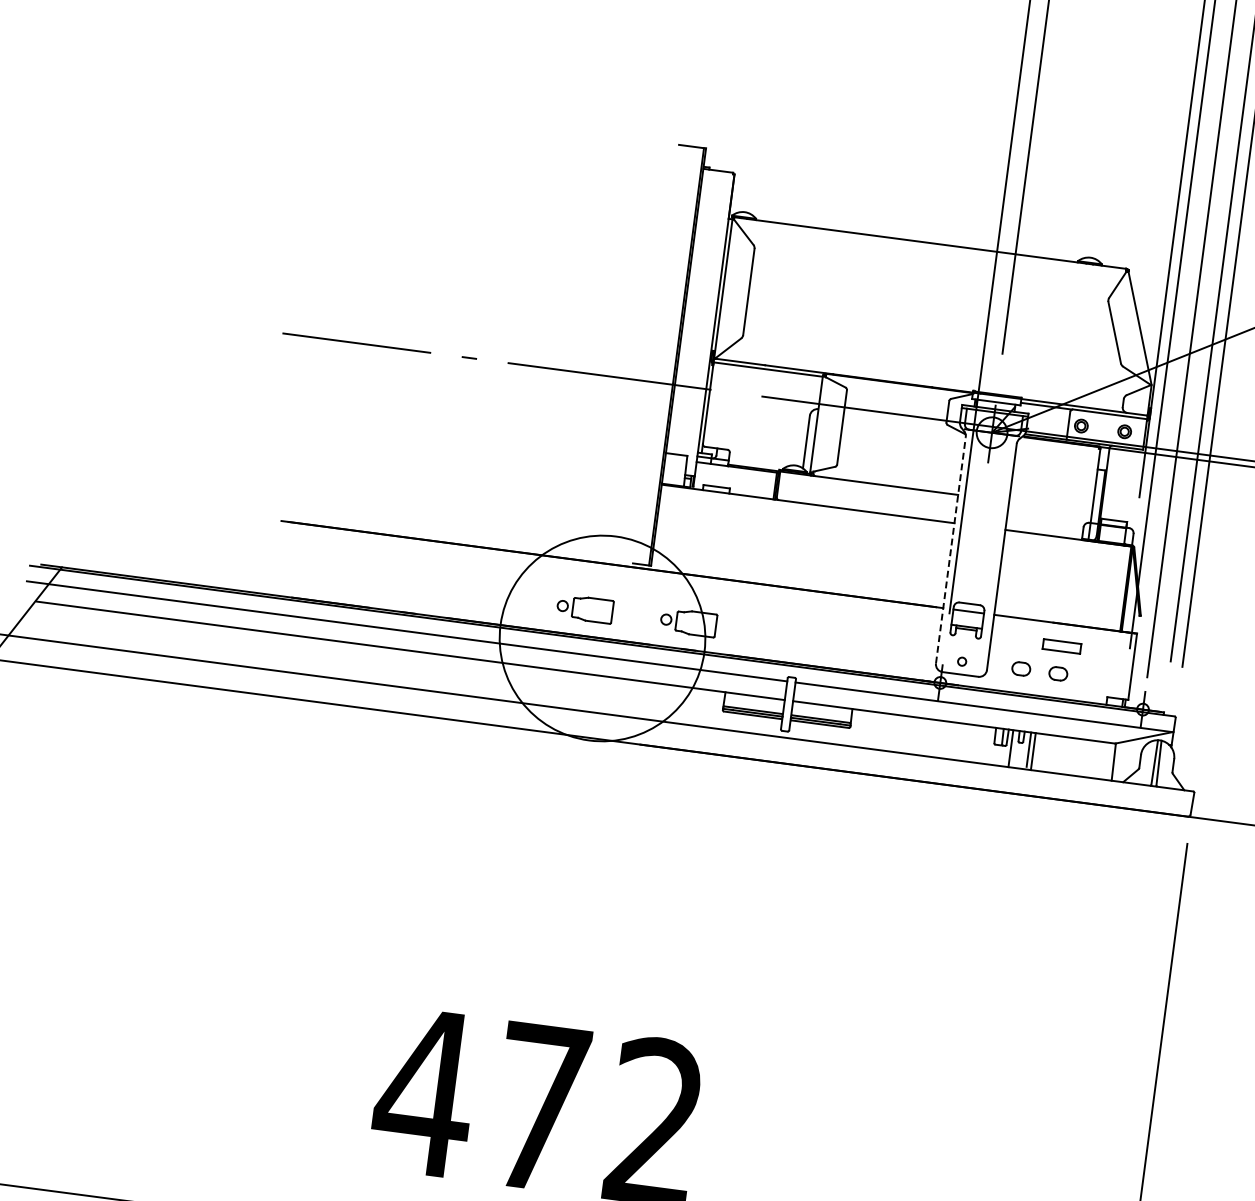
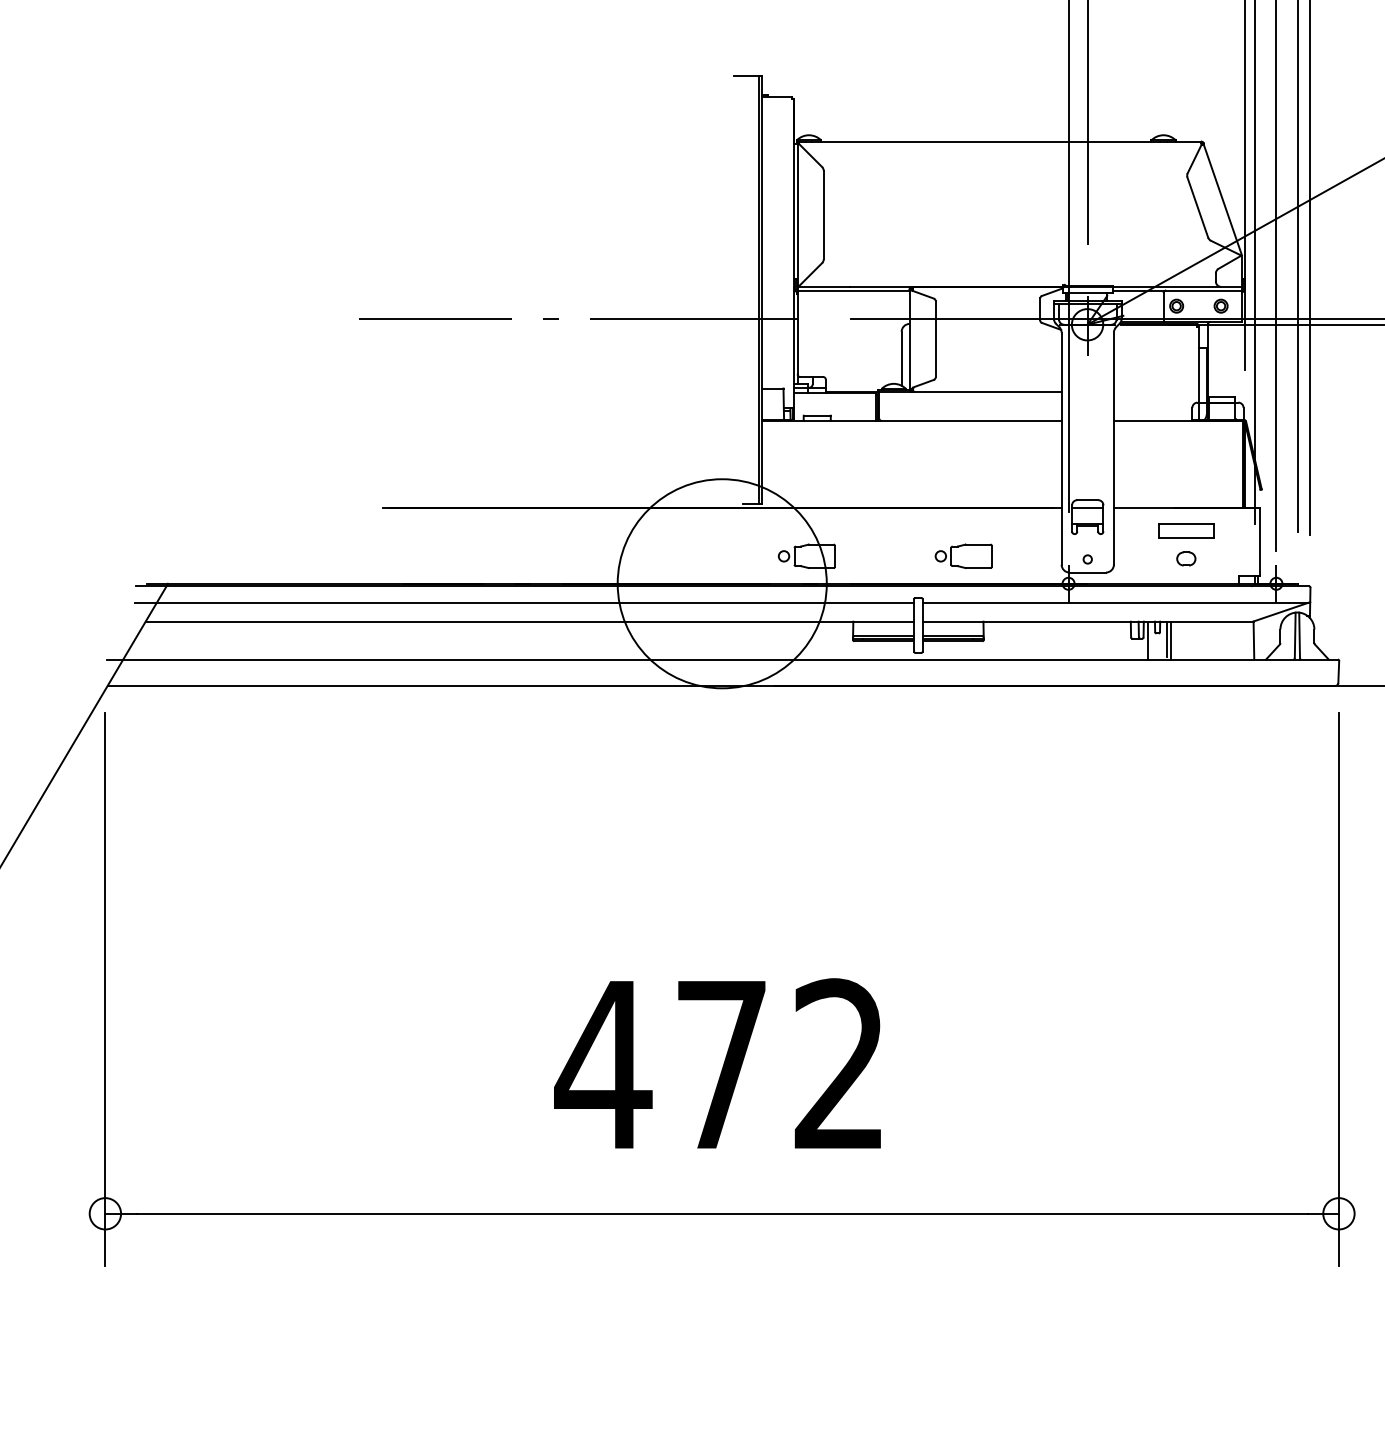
line: (950, 550) -> (1061, 448), dashed -> solid
part: (584, 608) -> (963, 555), moved
part: (1062, 646) -> (1186, 530), size x1.43
part: (1021, 668) -> (1148, 558), removed

